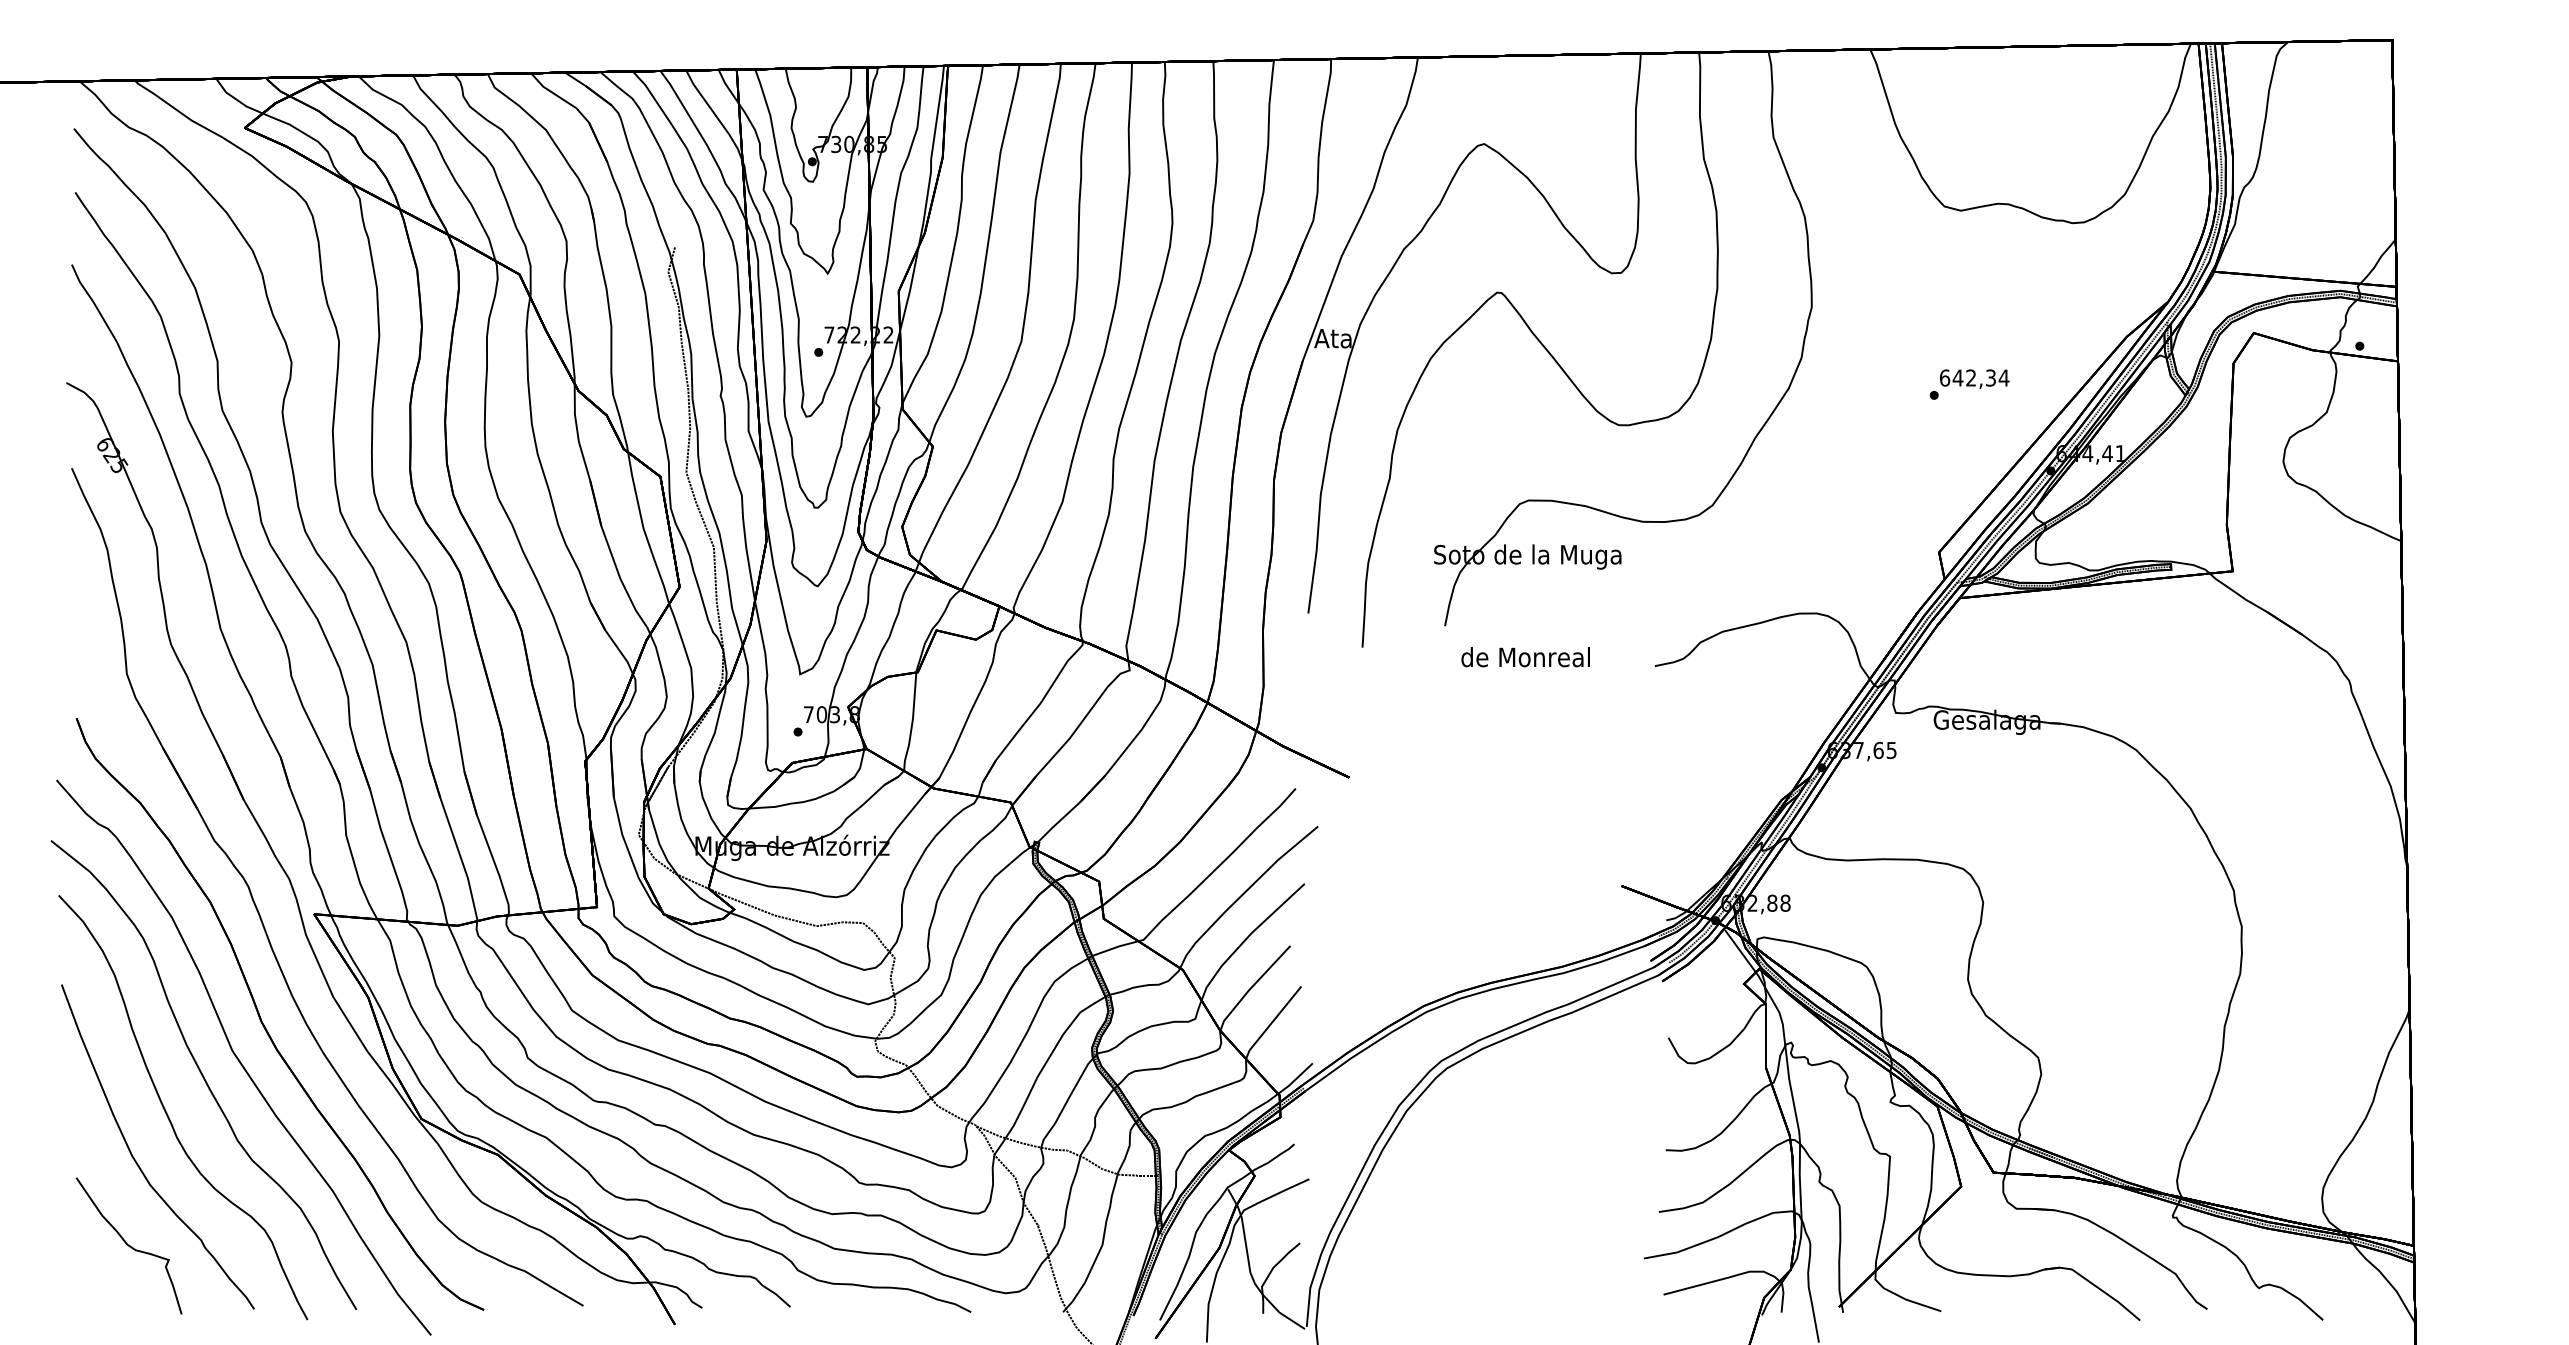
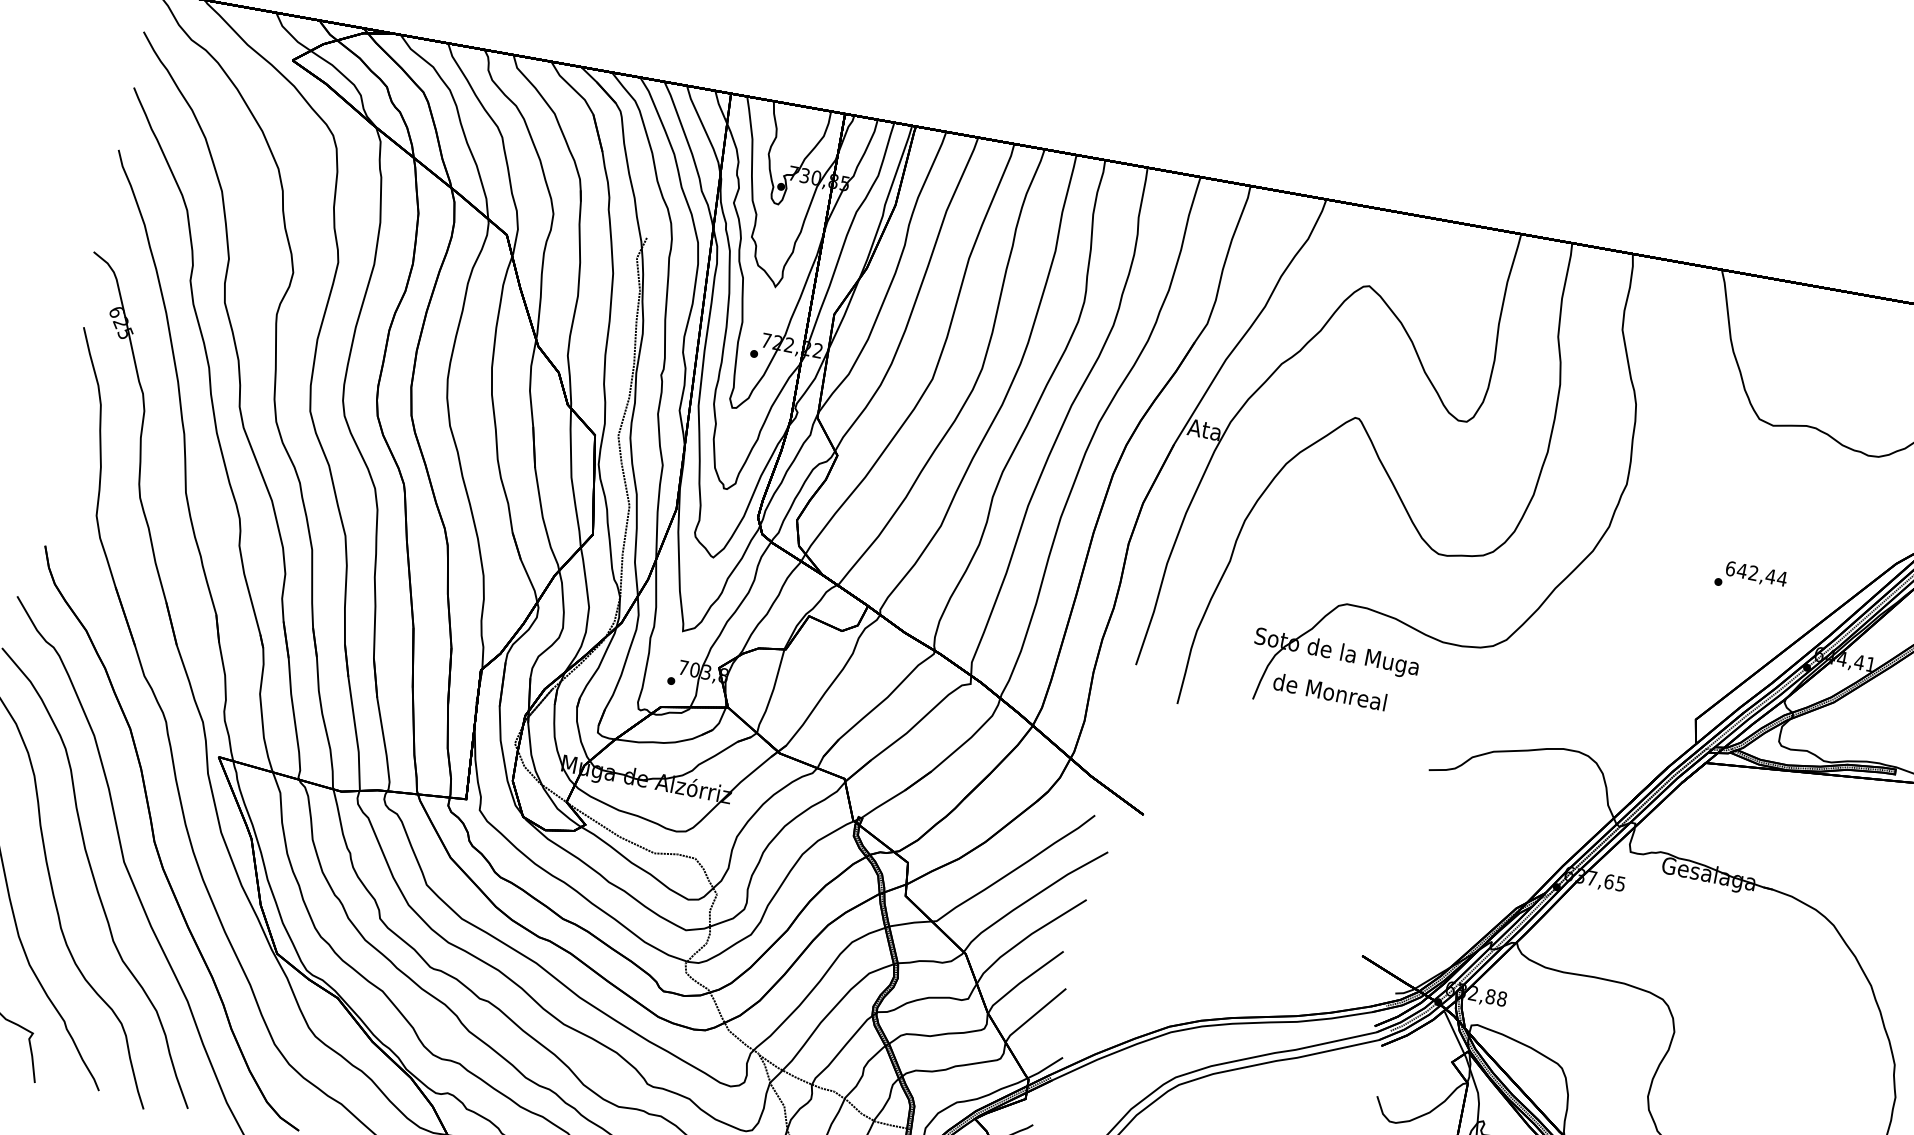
text: (1990, 377) -> (1770, 576), 642,34 -> 642,44
text: (1525, 657) -> (1329, 692), moved

